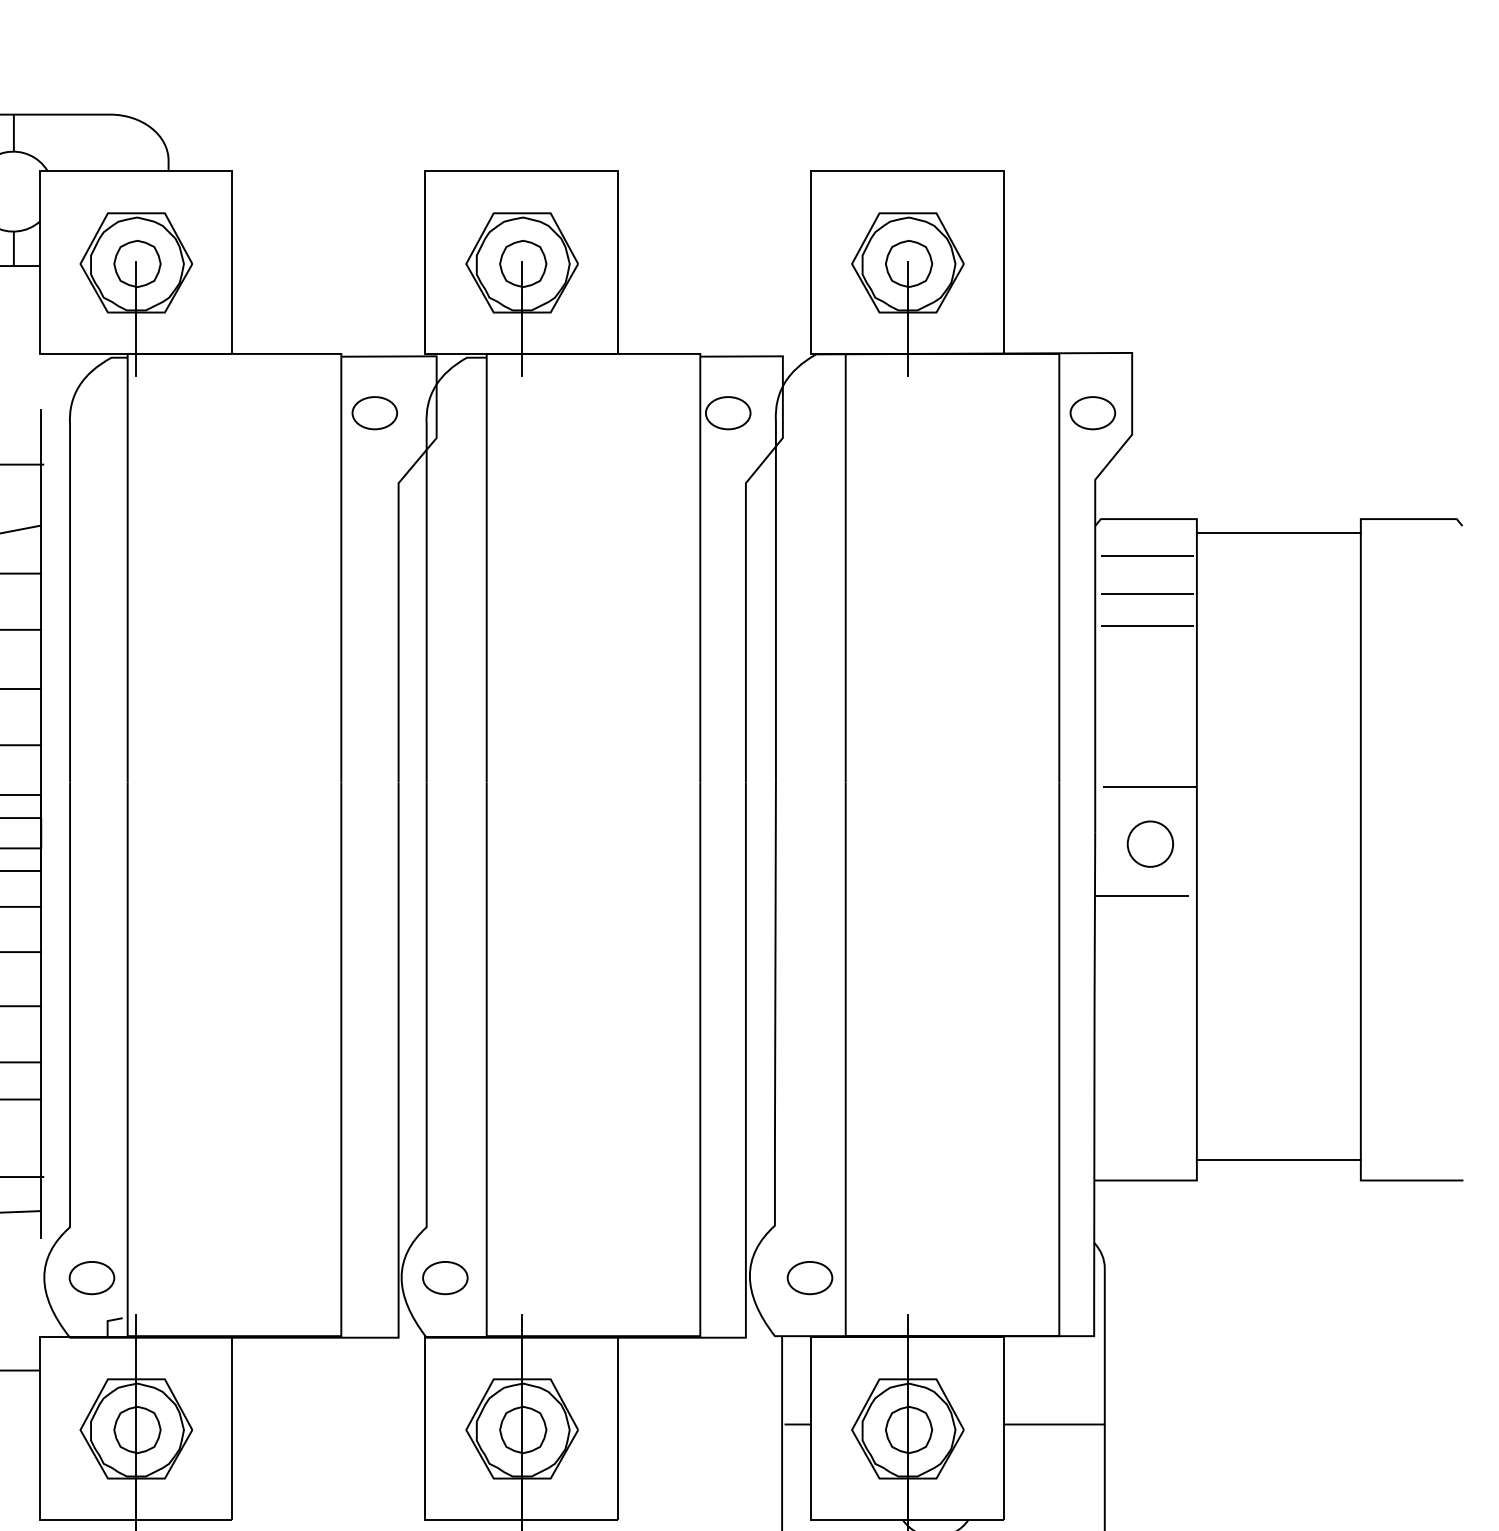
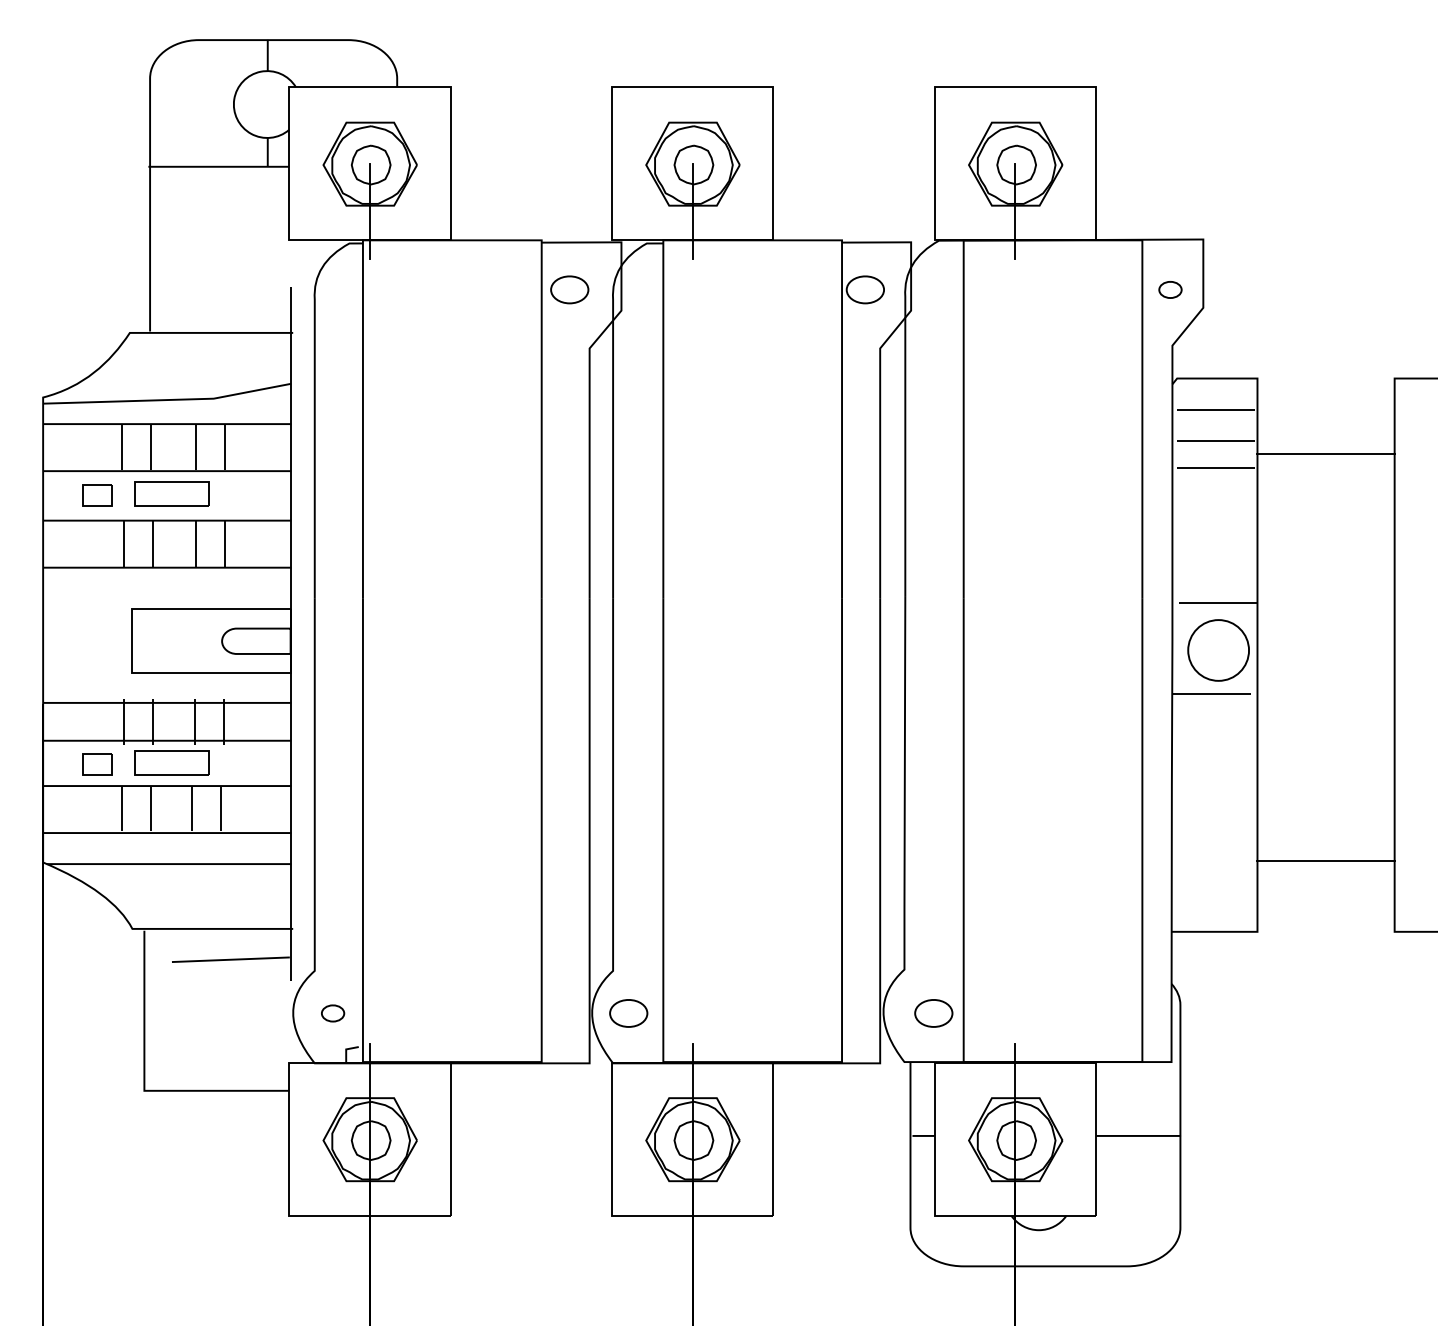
part: (1092, 412) -> (1170, 289), size x0.6
line: (1278, 533) -> (1325, 454), moved
circle: (1150, 844) -> (1218, 650), size x1.6
line: (1278, 1159) -> (1325, 860), moved
part: (91, 1278) -> (332, 1013), size x0.6

